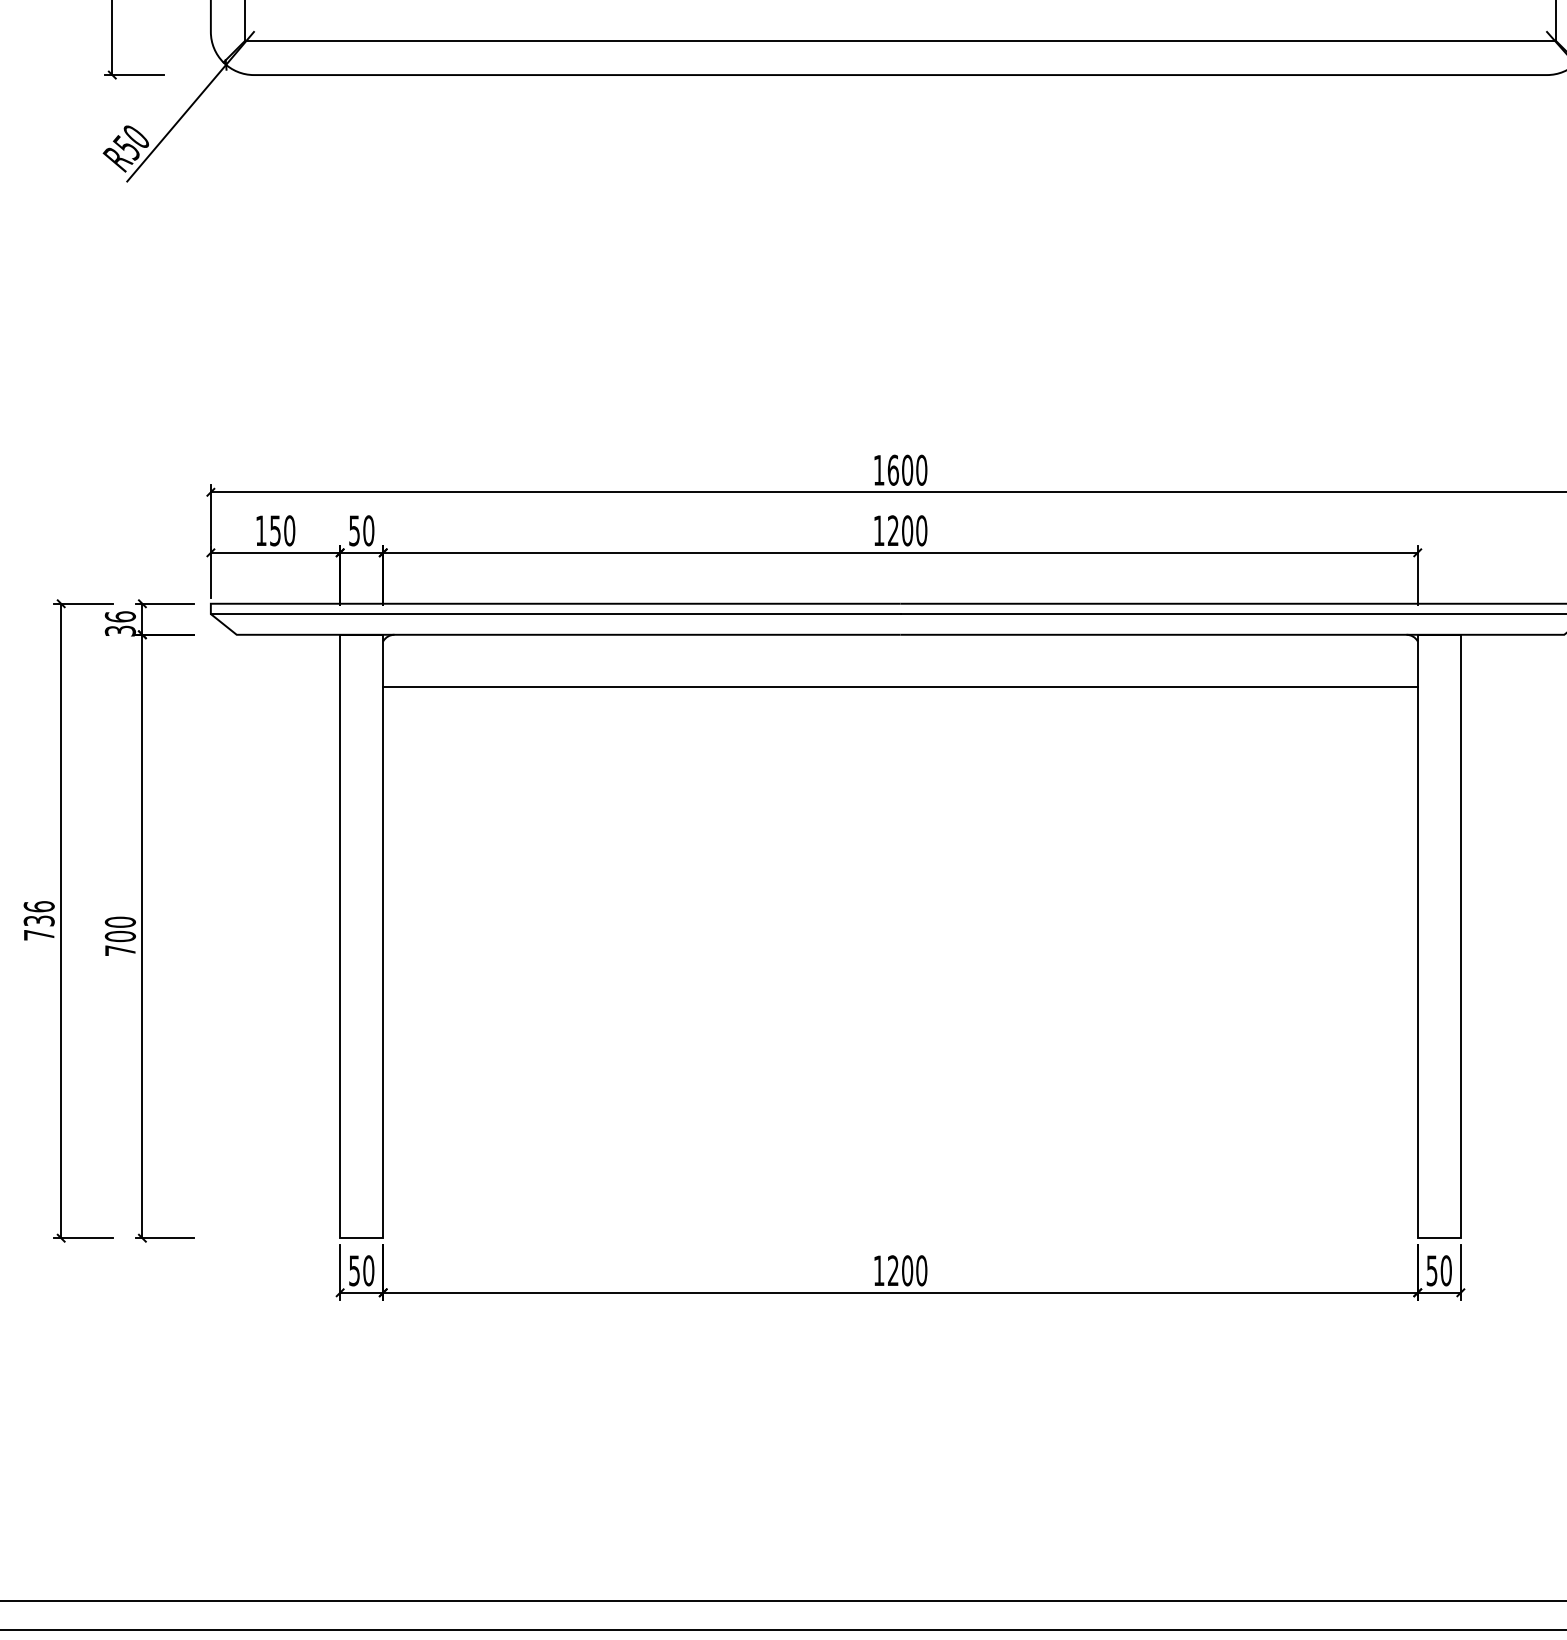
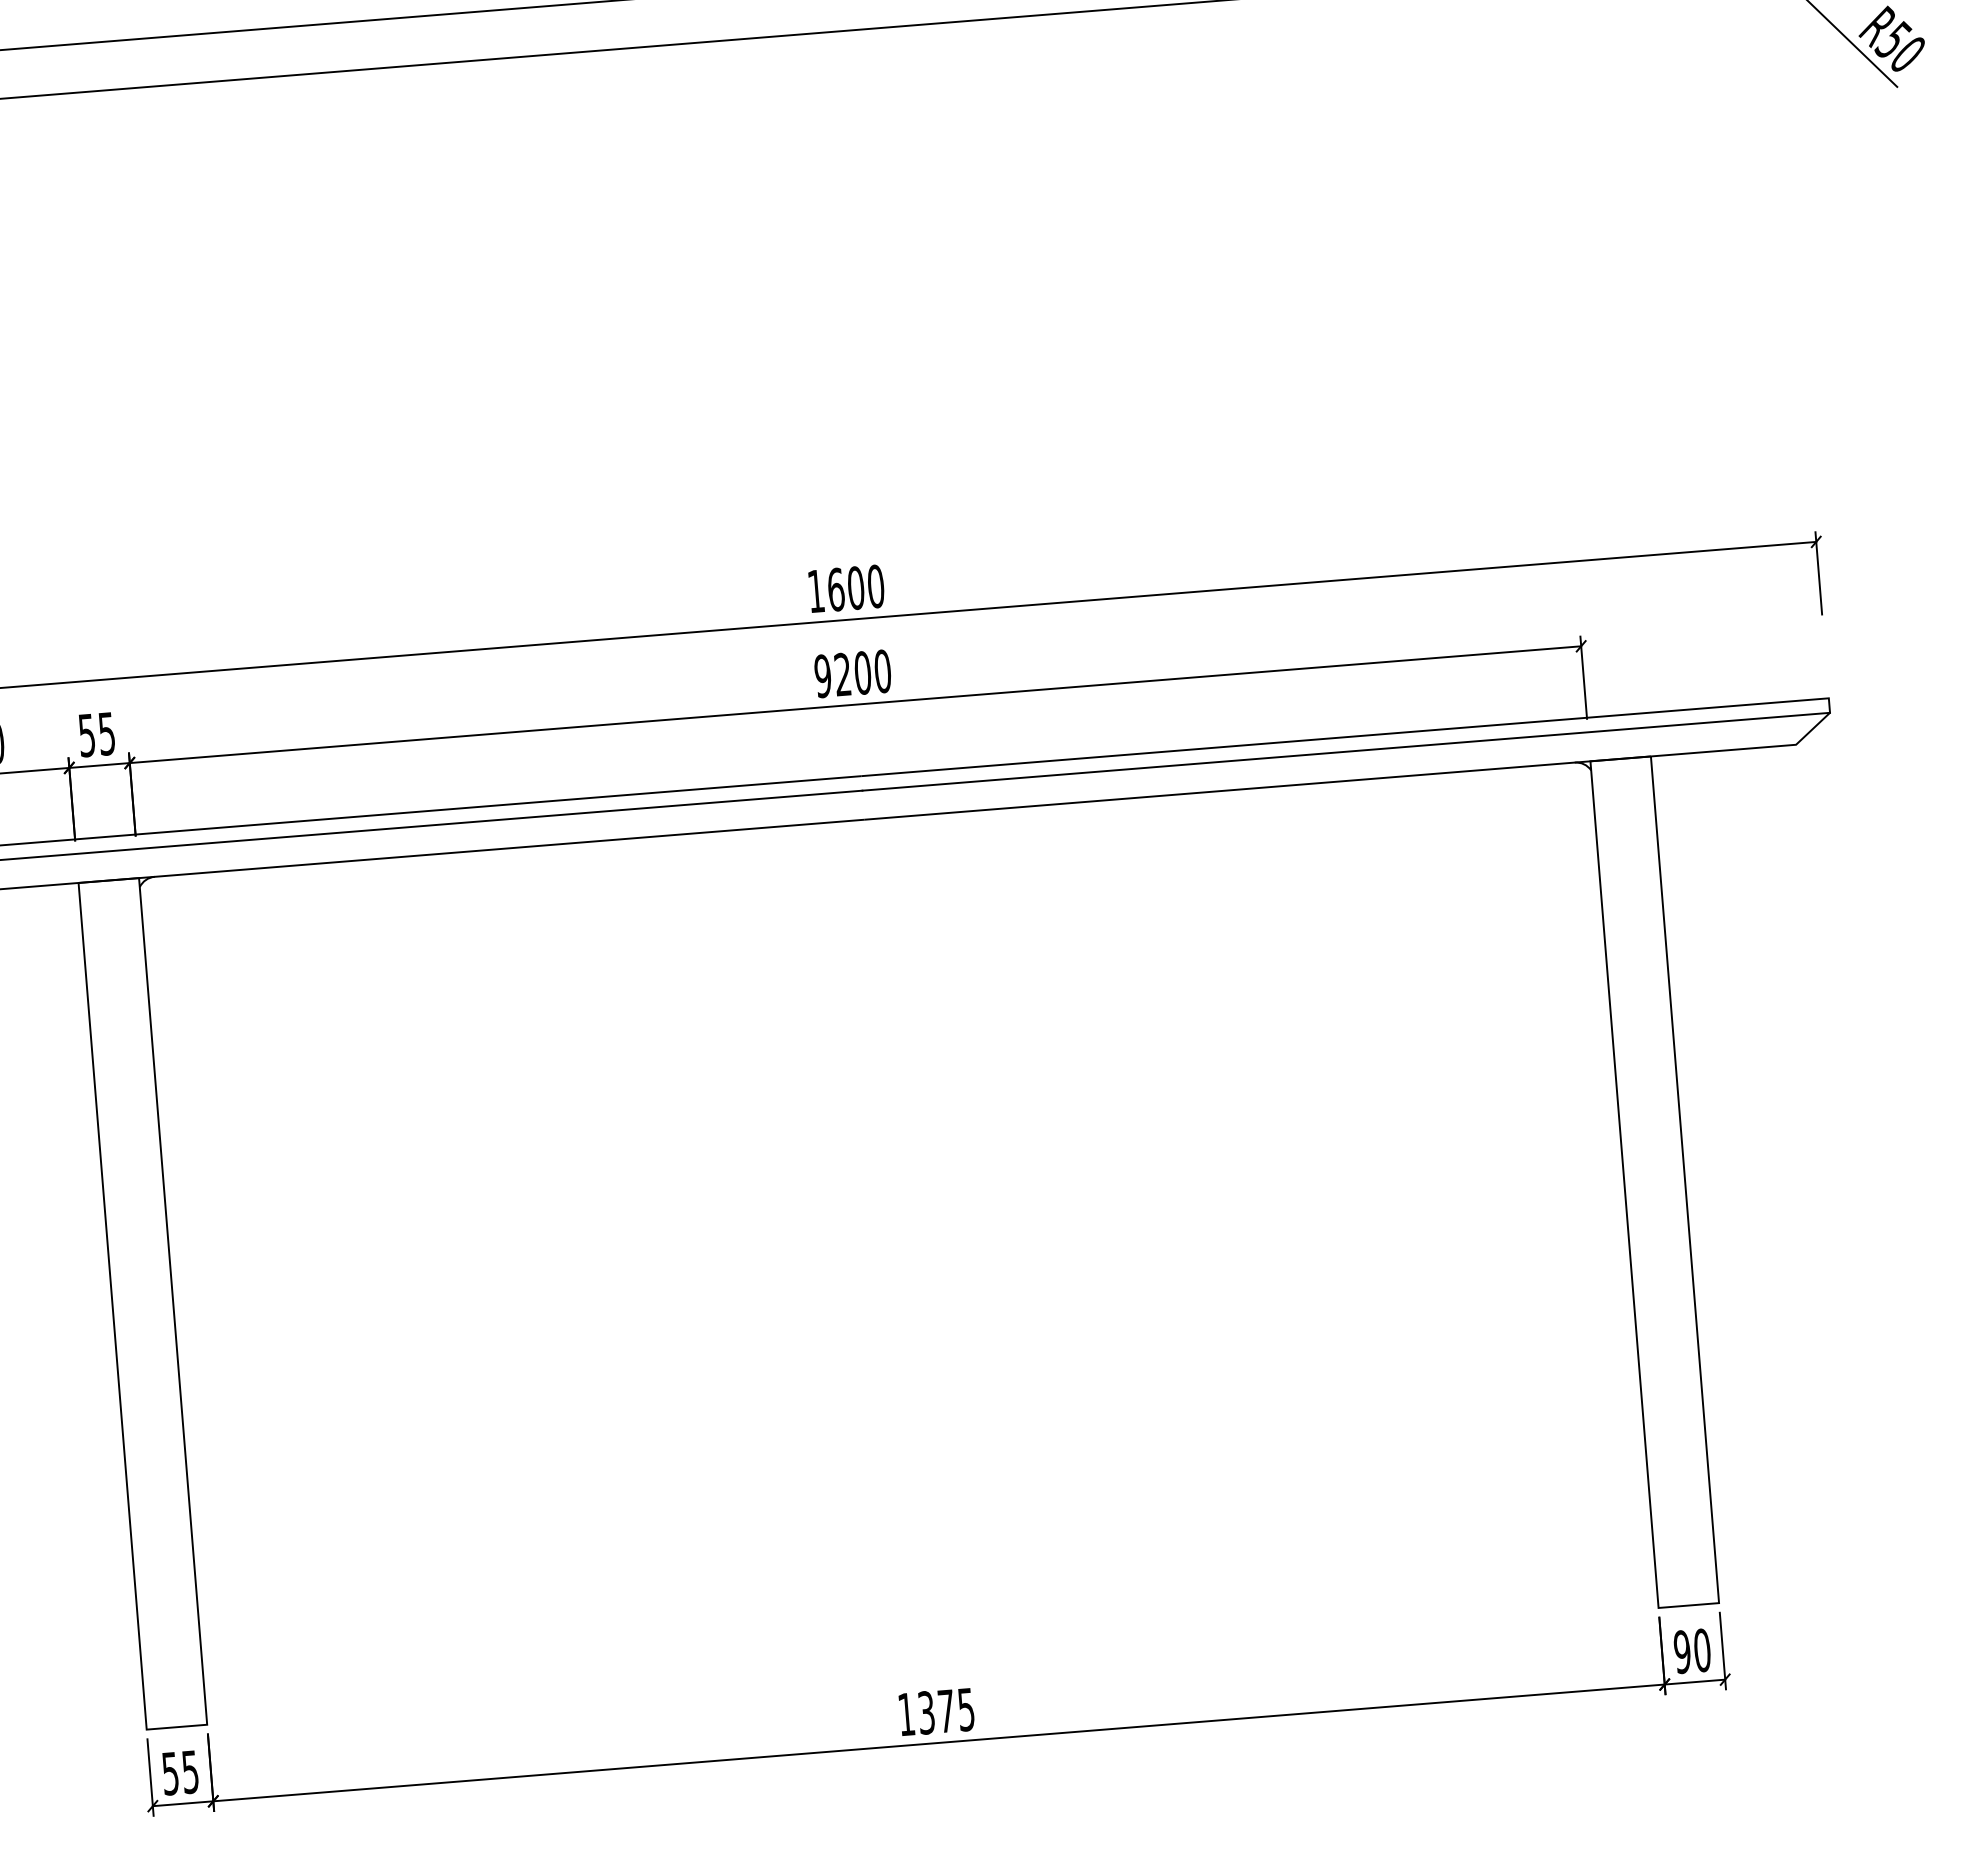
text: (368, 530) -> (106, 733), 50 -> 55
text: (878, 530) -> (822, 675), 1200 -> 9200
line: (900, 686) -> (870, 892), removed
text: (368, 1270) -> (190, 1771), 50 -> 55
text: (907, 1270) -> (946, 1710), 1200 -> 1375
text: (1431, 1270) -> (1681, 1651), 50 -> 90

